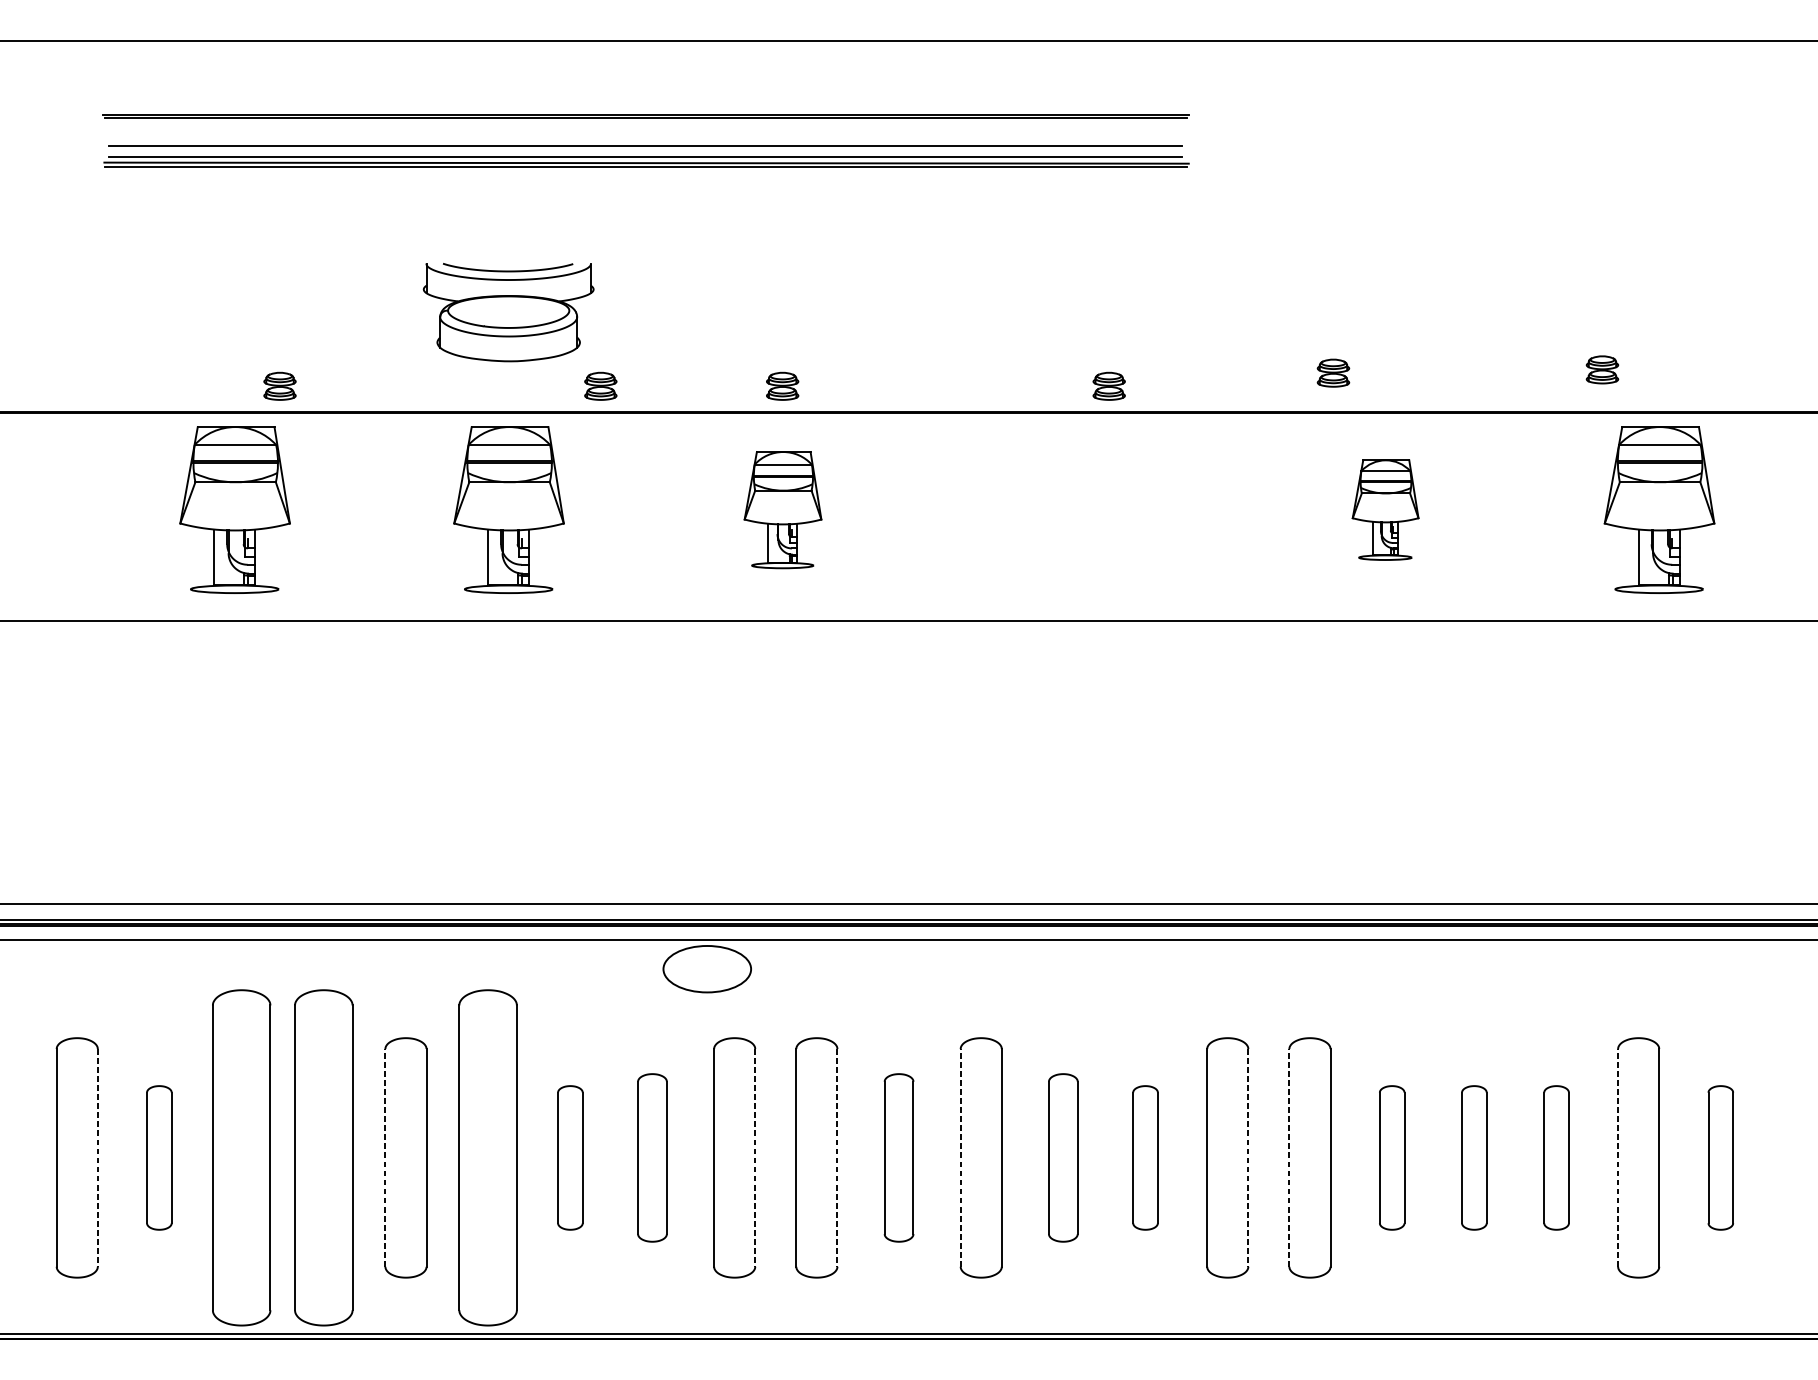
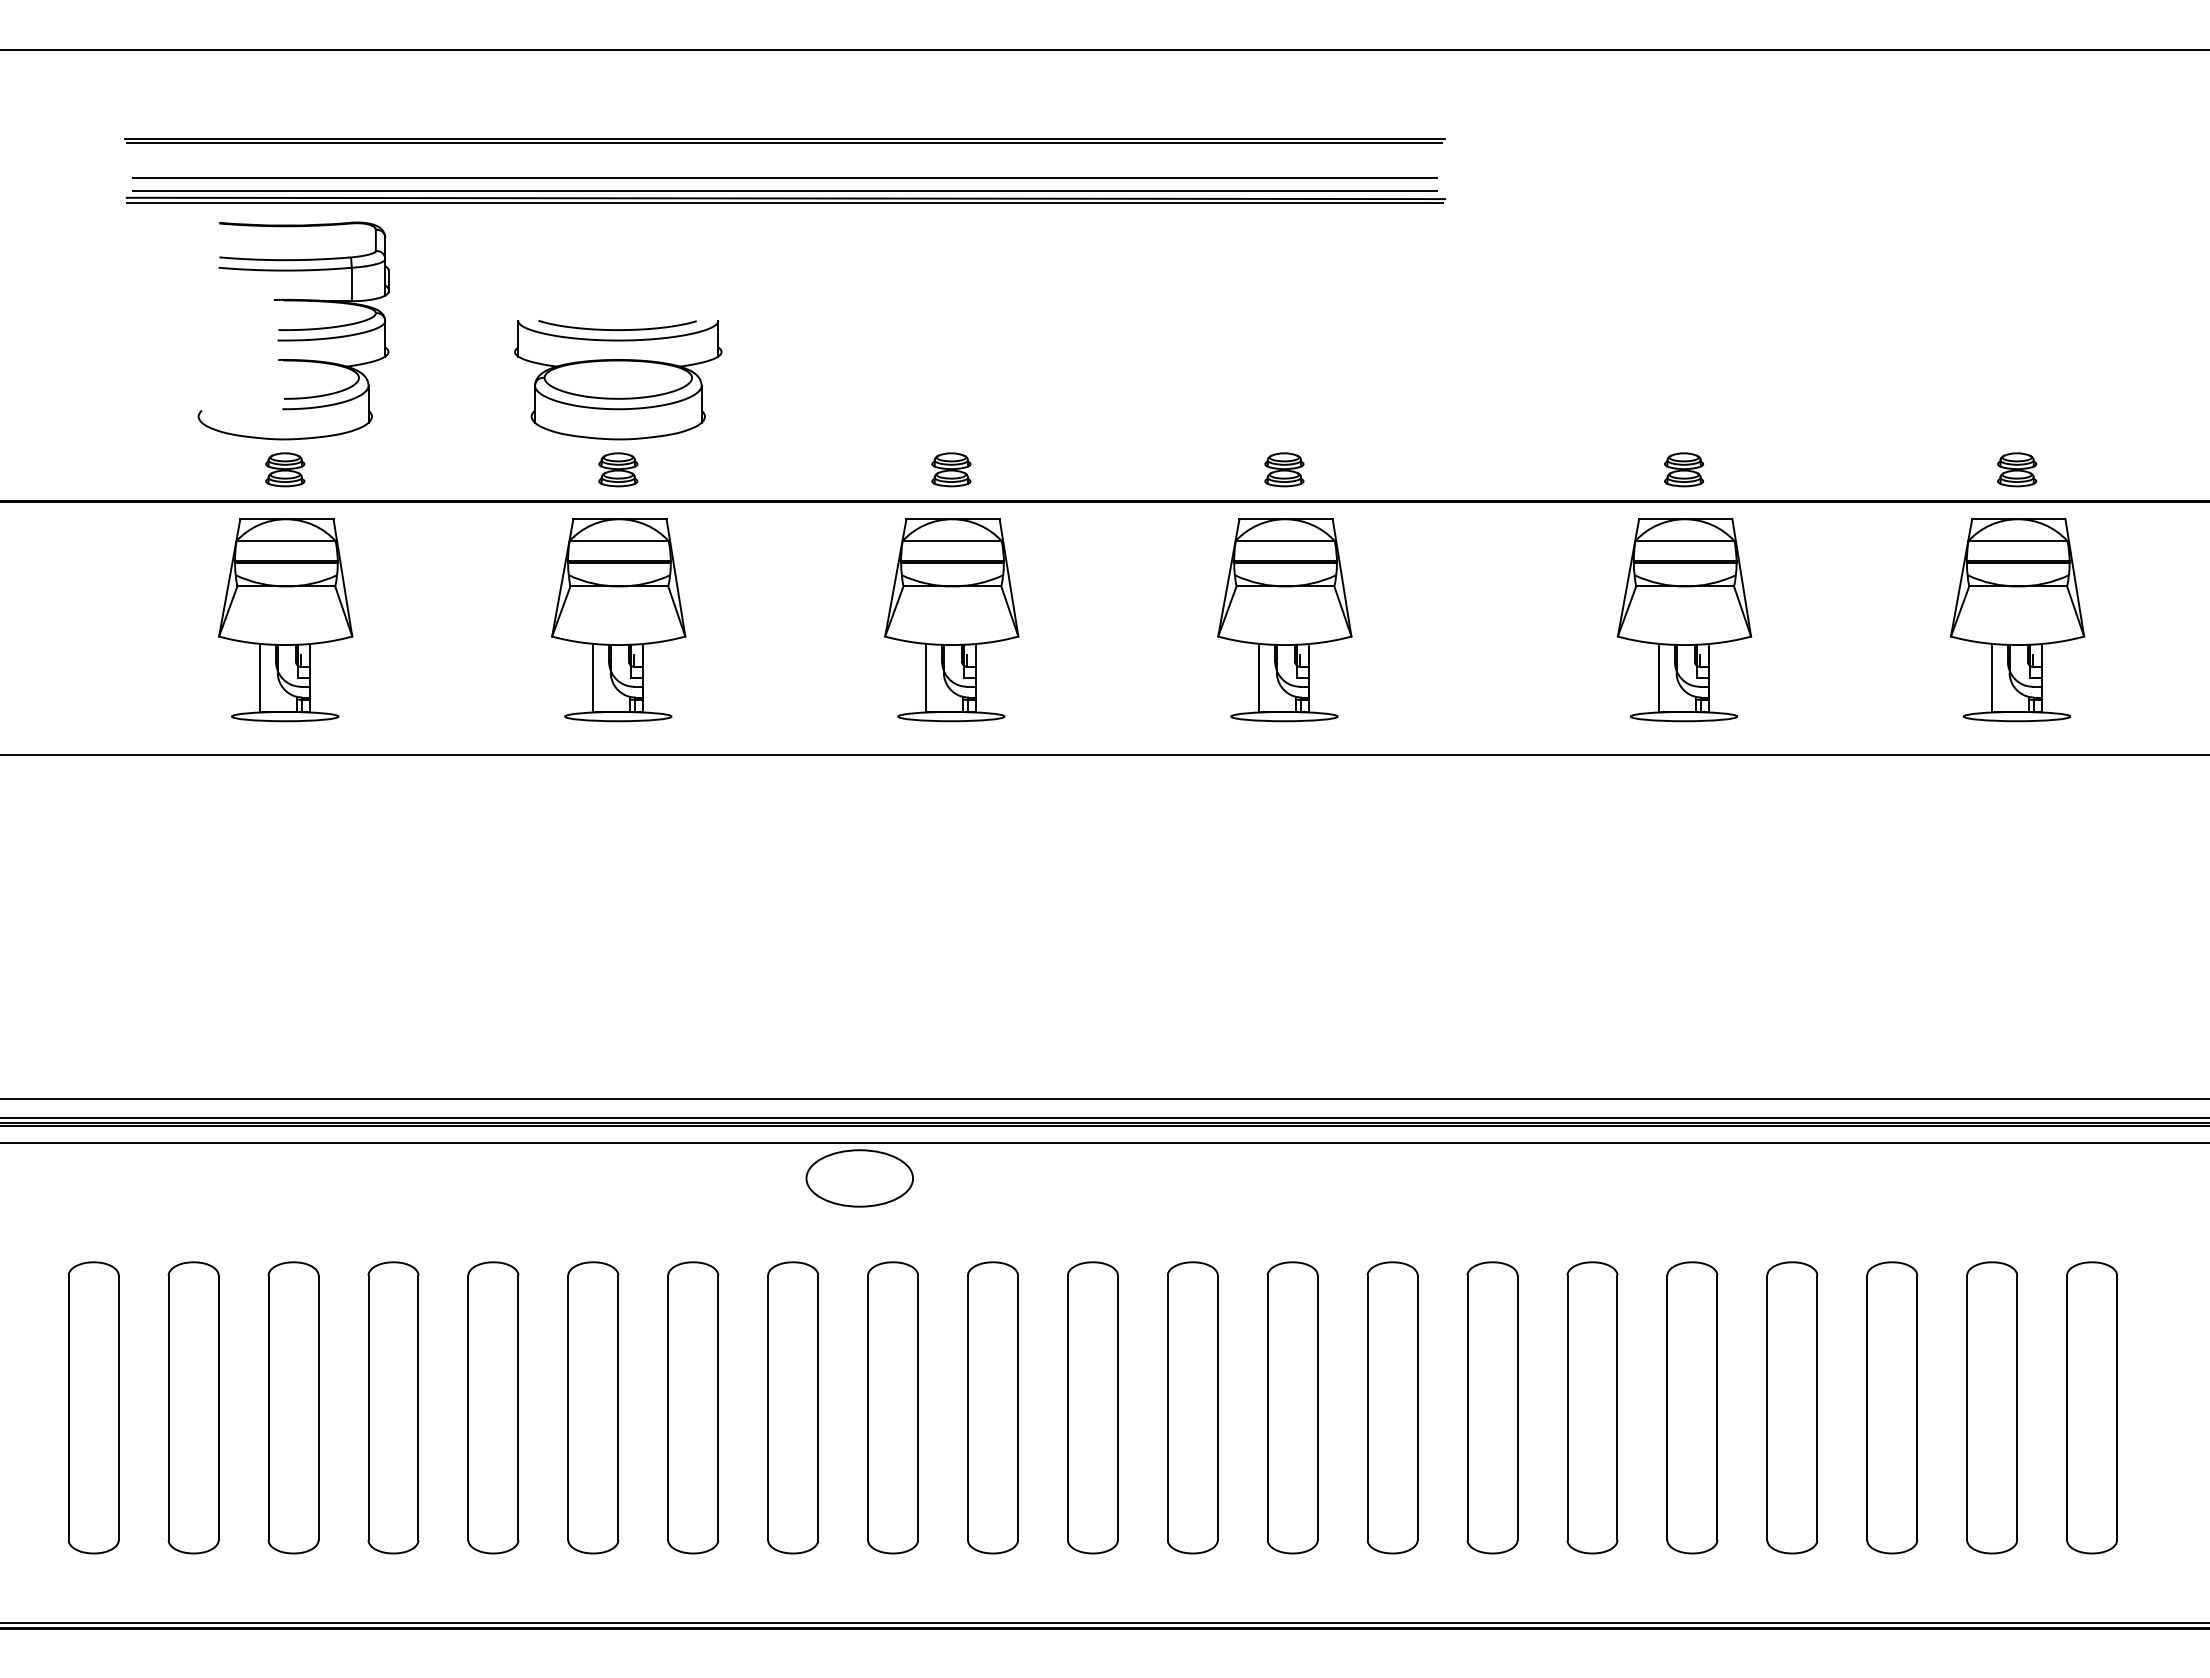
part: (241, 271) -> (293, 330), added
part: (1602, 369) -> (2017, 469), moved
part: (1333, 372) -> (1684, 469), moved
part: (280, 386) -> (285, 469), moved
part: (600, 386) -> (618, 469), moved
part: (1109, 386) -> (1284, 469), moved
part: (782, 510) -> (951, 620), size x1.43
part: (1056, 510) -> (1284, 620), added
part: (1385, 510) -> (1684, 620), size x1.67
part: (159, 1157) -> (193, 1407), size x1.67
part: (241, 1157) -> (293, 1407), size x0.71
part: (323, 1157) -> (393, 1407), size x0.71
line: (385, 1157) -> (468, 1407), dashed -> solid
part: (488, 1157) -> (593, 1407), size x0.71
part: (570, 1157) -> (693, 1407), size x1.67
part: (651, 1157) -> (792, 1407), size x1.43
part: (898, 1157) -> (1092, 1407), size x1.43
line: (960, 1157) -> (1167, 1407), dashed -> solid
part: (1063, 1157) -> (1292, 1407), size x1.43
part: (1145, 1157) -> (1392, 1407), size x1.67
line: (1289, 1157) -> (1567, 1407), dashed -> solid
part: (1392, 1157) -> (1692, 1407), size x1.67
part: (1474, 1157) -> (1792, 1407), size x1.67
part: (1556, 1157) -> (1892, 1407), size x1.67
line: (1618, 1157) -> (1967, 1407), dashed -> solid
part: (1720, 1157) -> (2091, 1407), size x1.67
line: (97, 1158) -> (118, 1408), dashed -> solid
line: (755, 1158) -> (918, 1408), dashed -> solid
line: (837, 1158) -> (1017, 1408), dashed -> solid
line: (1248, 1158) -> (1517, 1408), dashed -> solid

